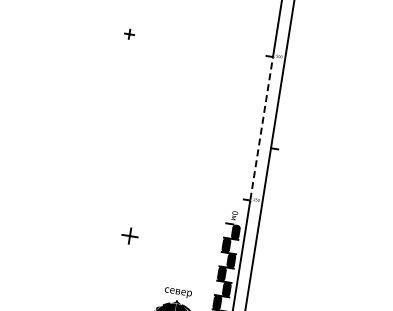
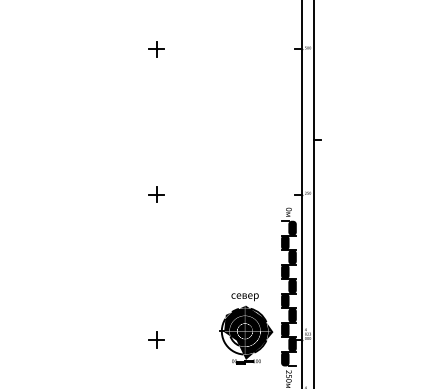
part: (129, 34) -> (156, 49), size x1.67
line: (261, 129) -> (301, 122), dashed -> solid
part: (129, 235) -> (156, 194), moved

